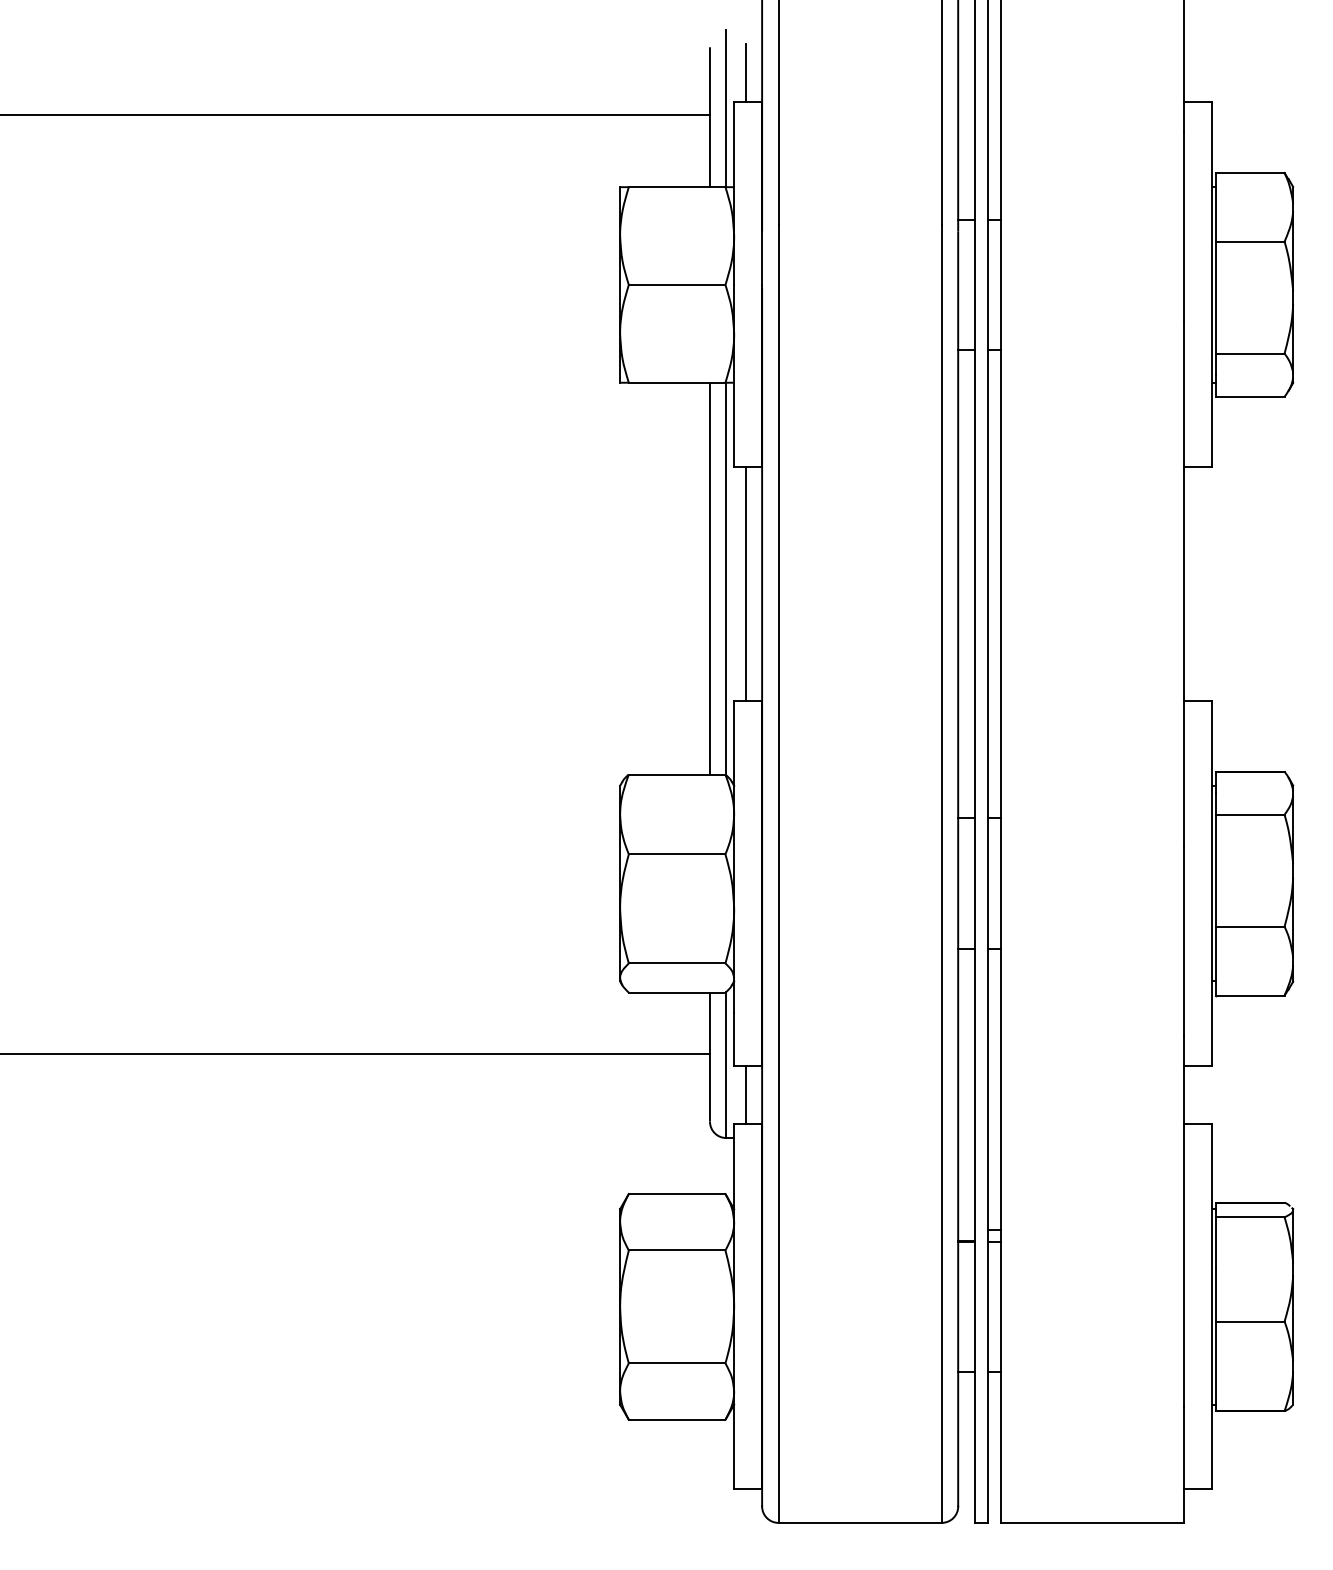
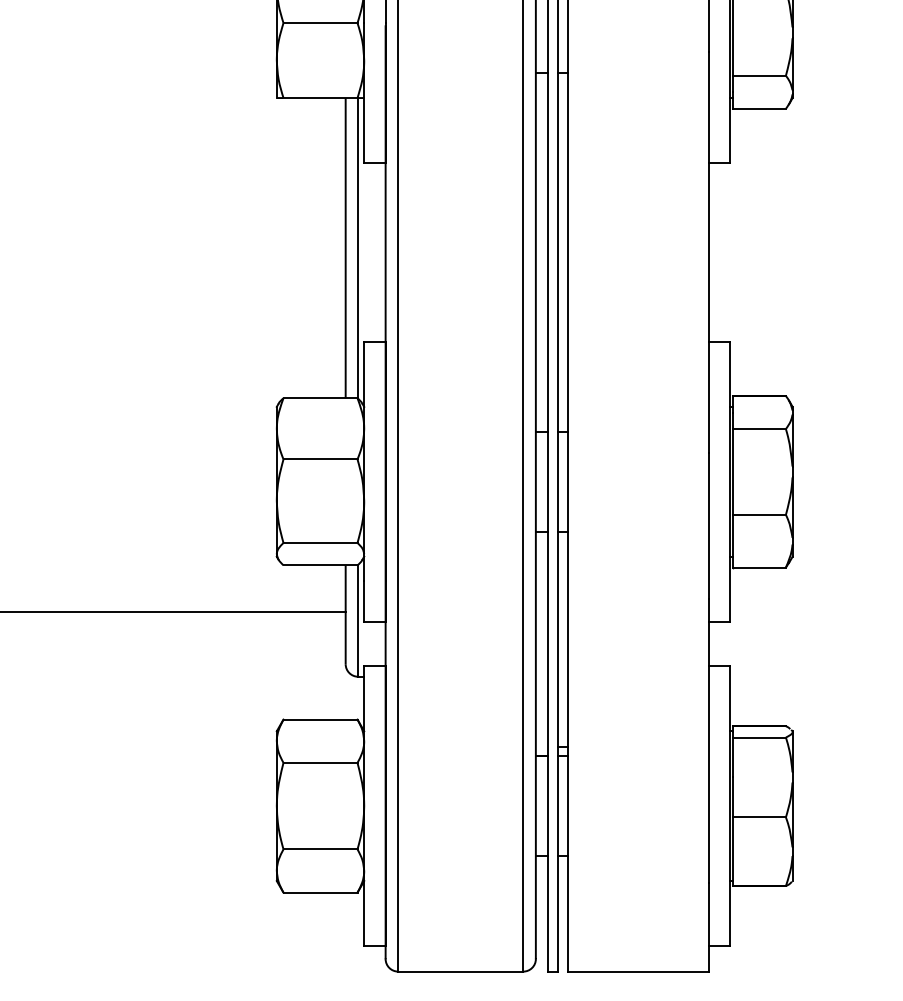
line: (745, 584) -> (372, 252), removed
line: (745, 1095) -> (372, 644), removed

